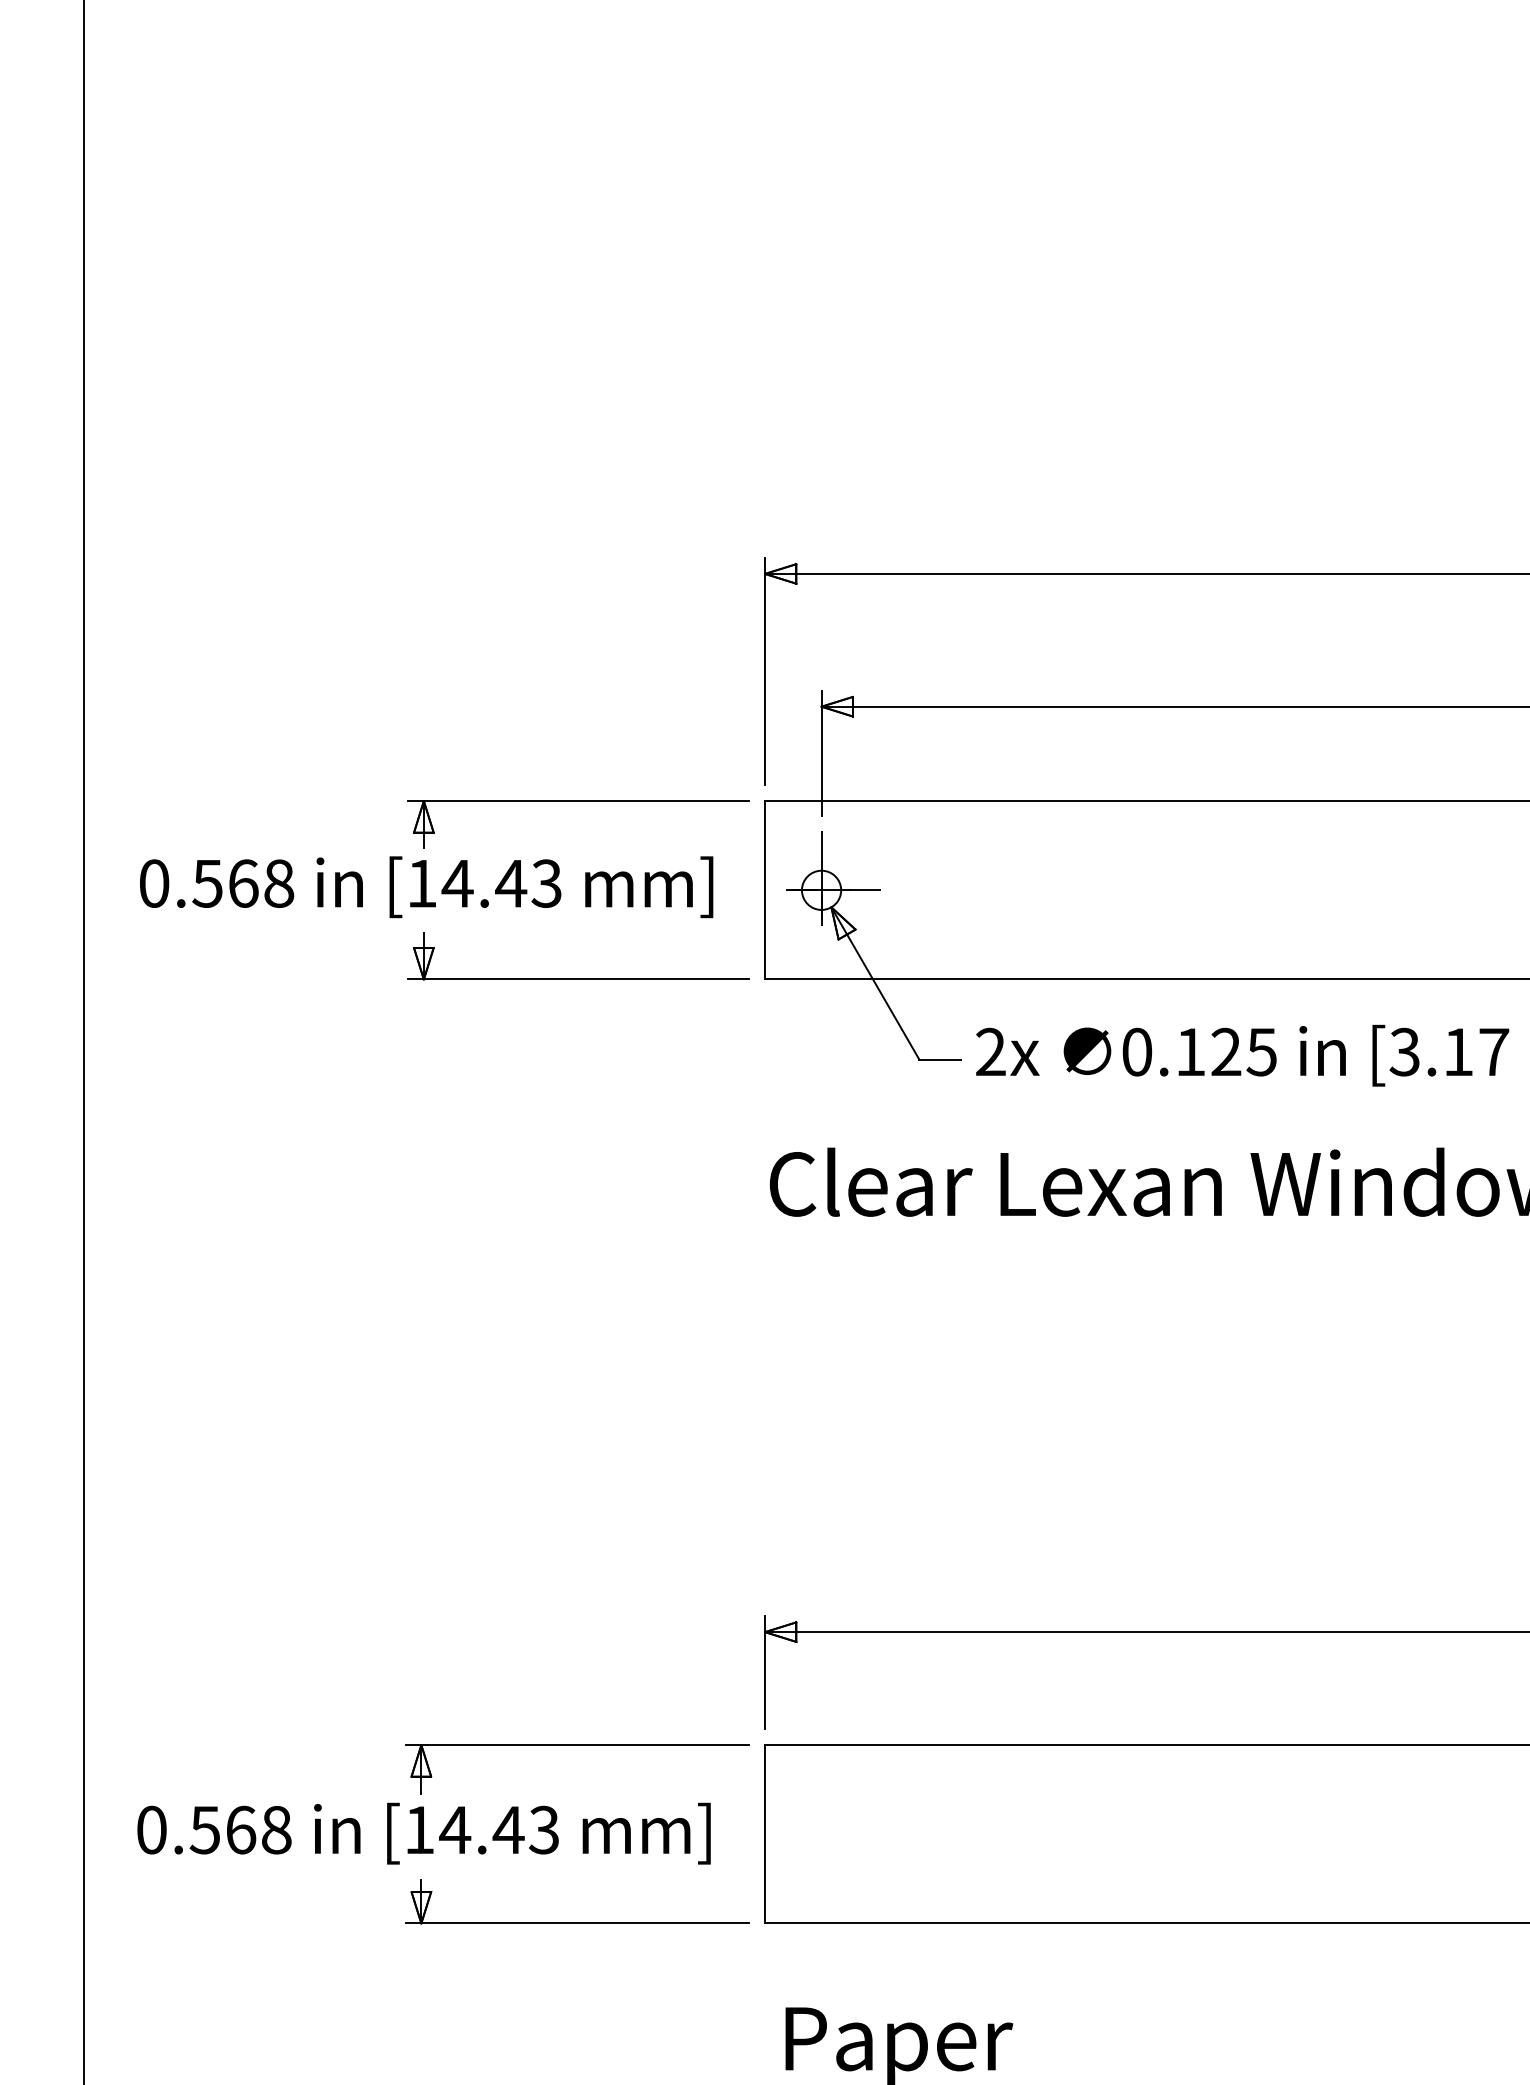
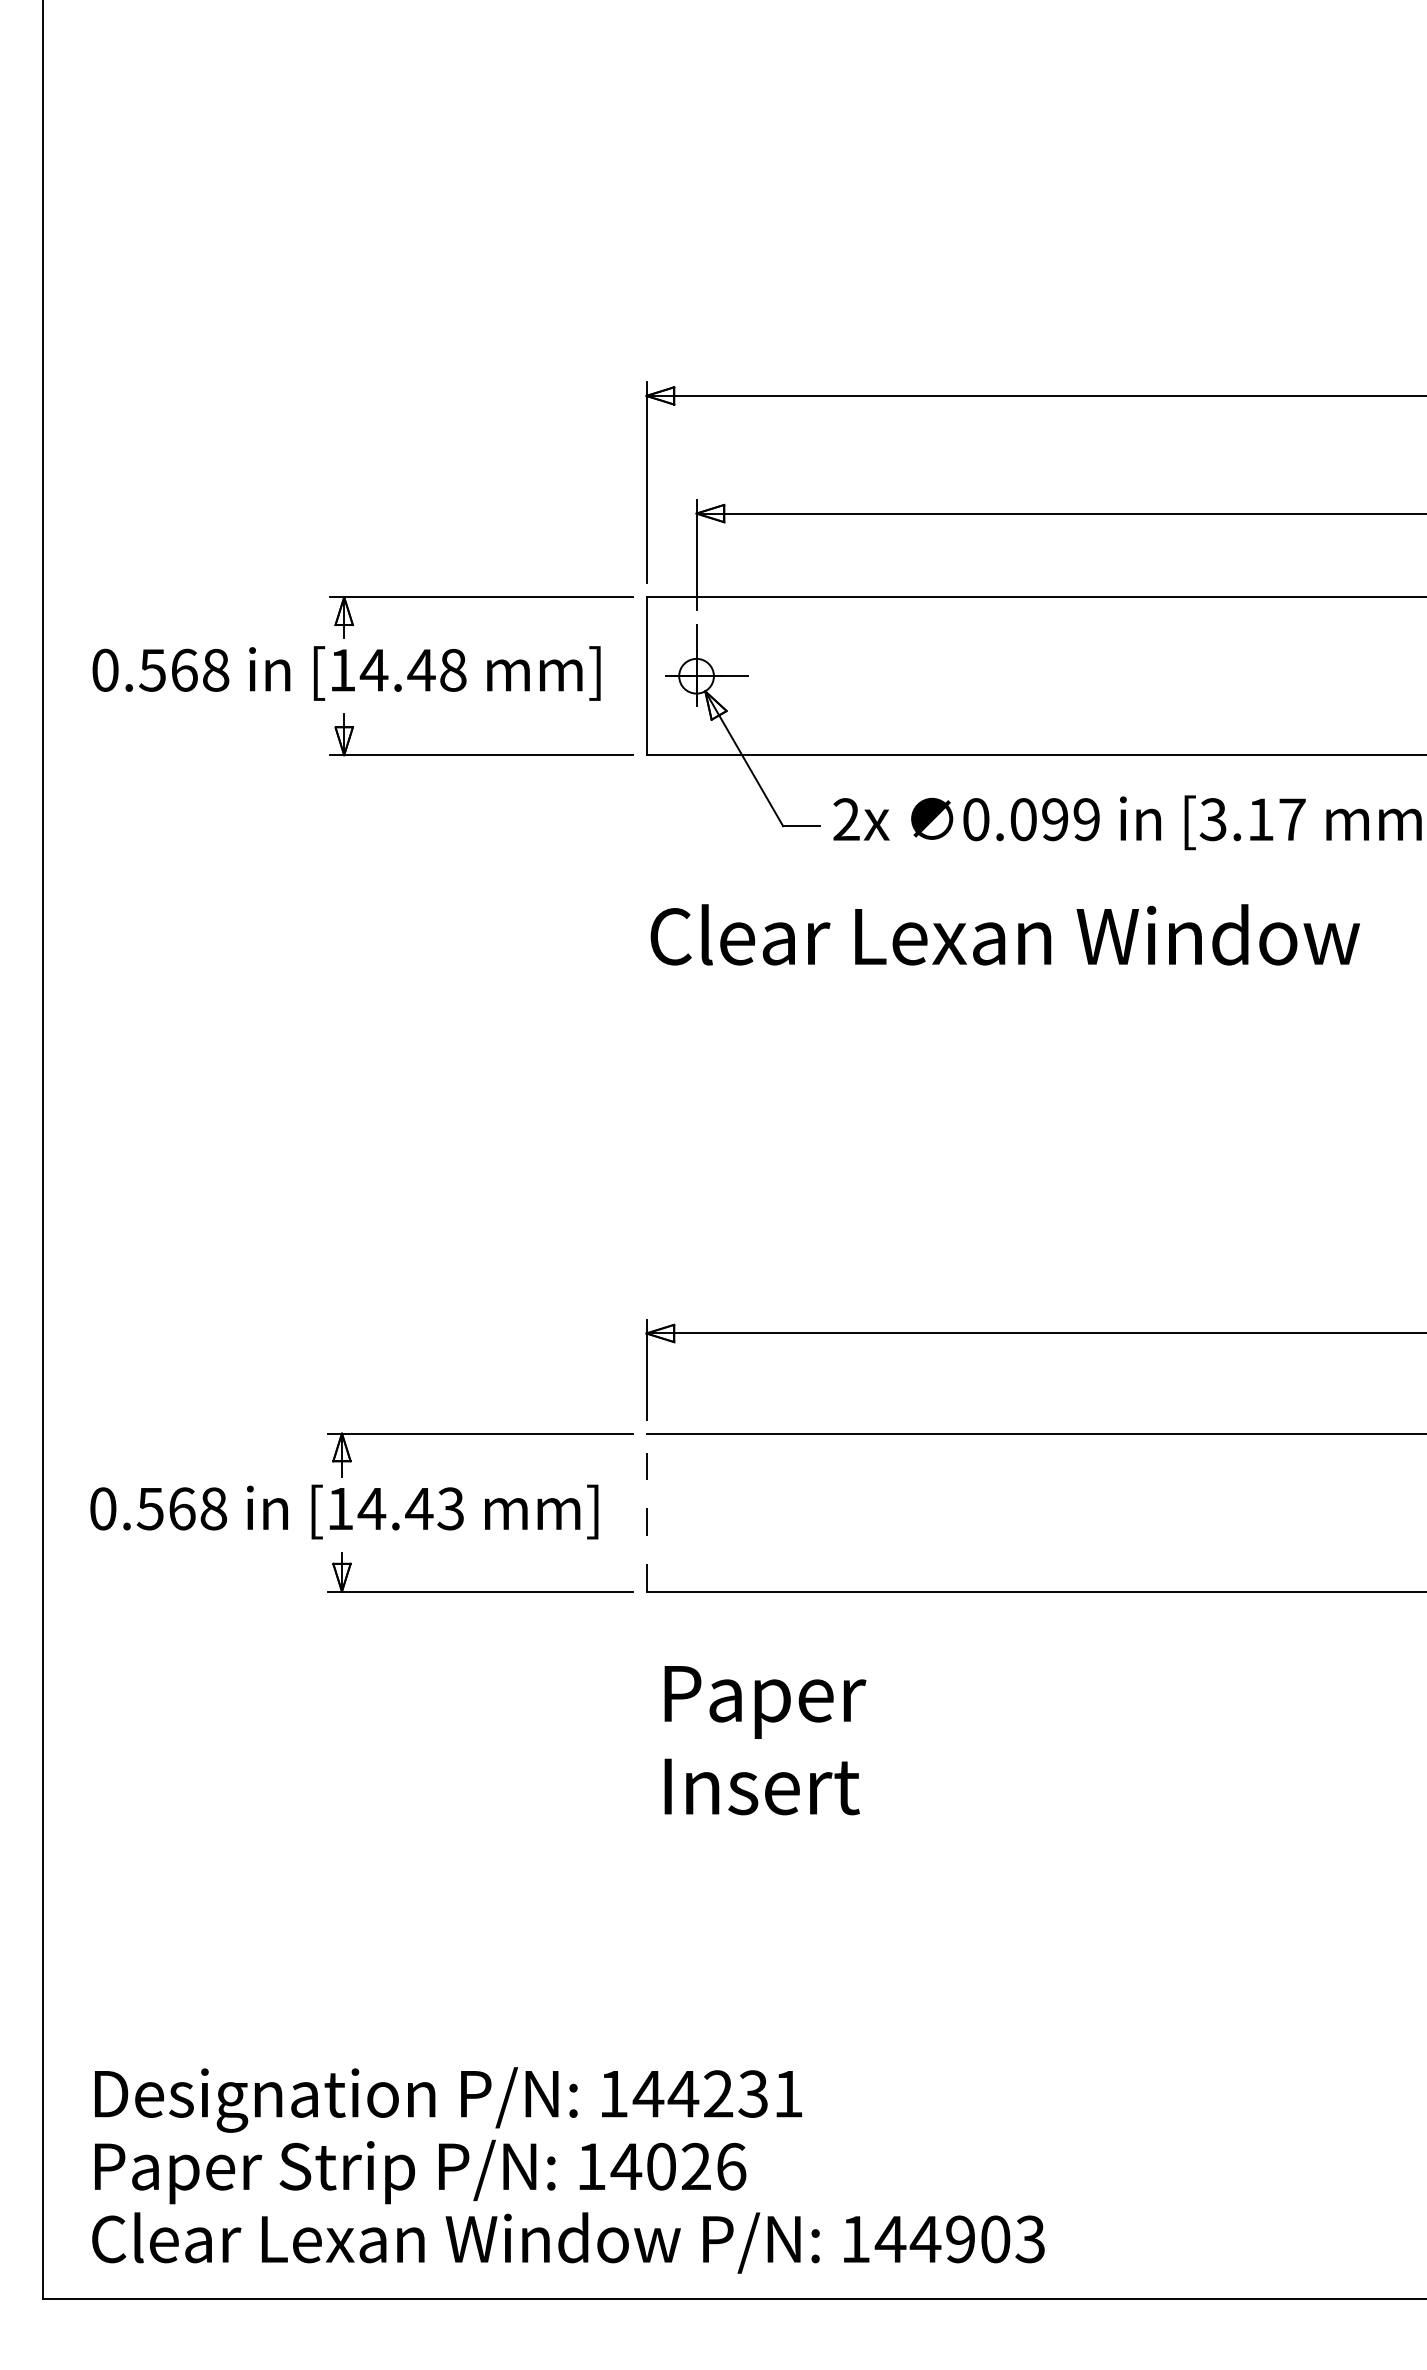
text: (546, 882) -> (452, 669), [14.43 -> [14.48
text: (1225, 1052) -> (1054, 819), 0.125 -> 0.099
line: (765, 1834) -> (646, 1512), solid -> dashed

